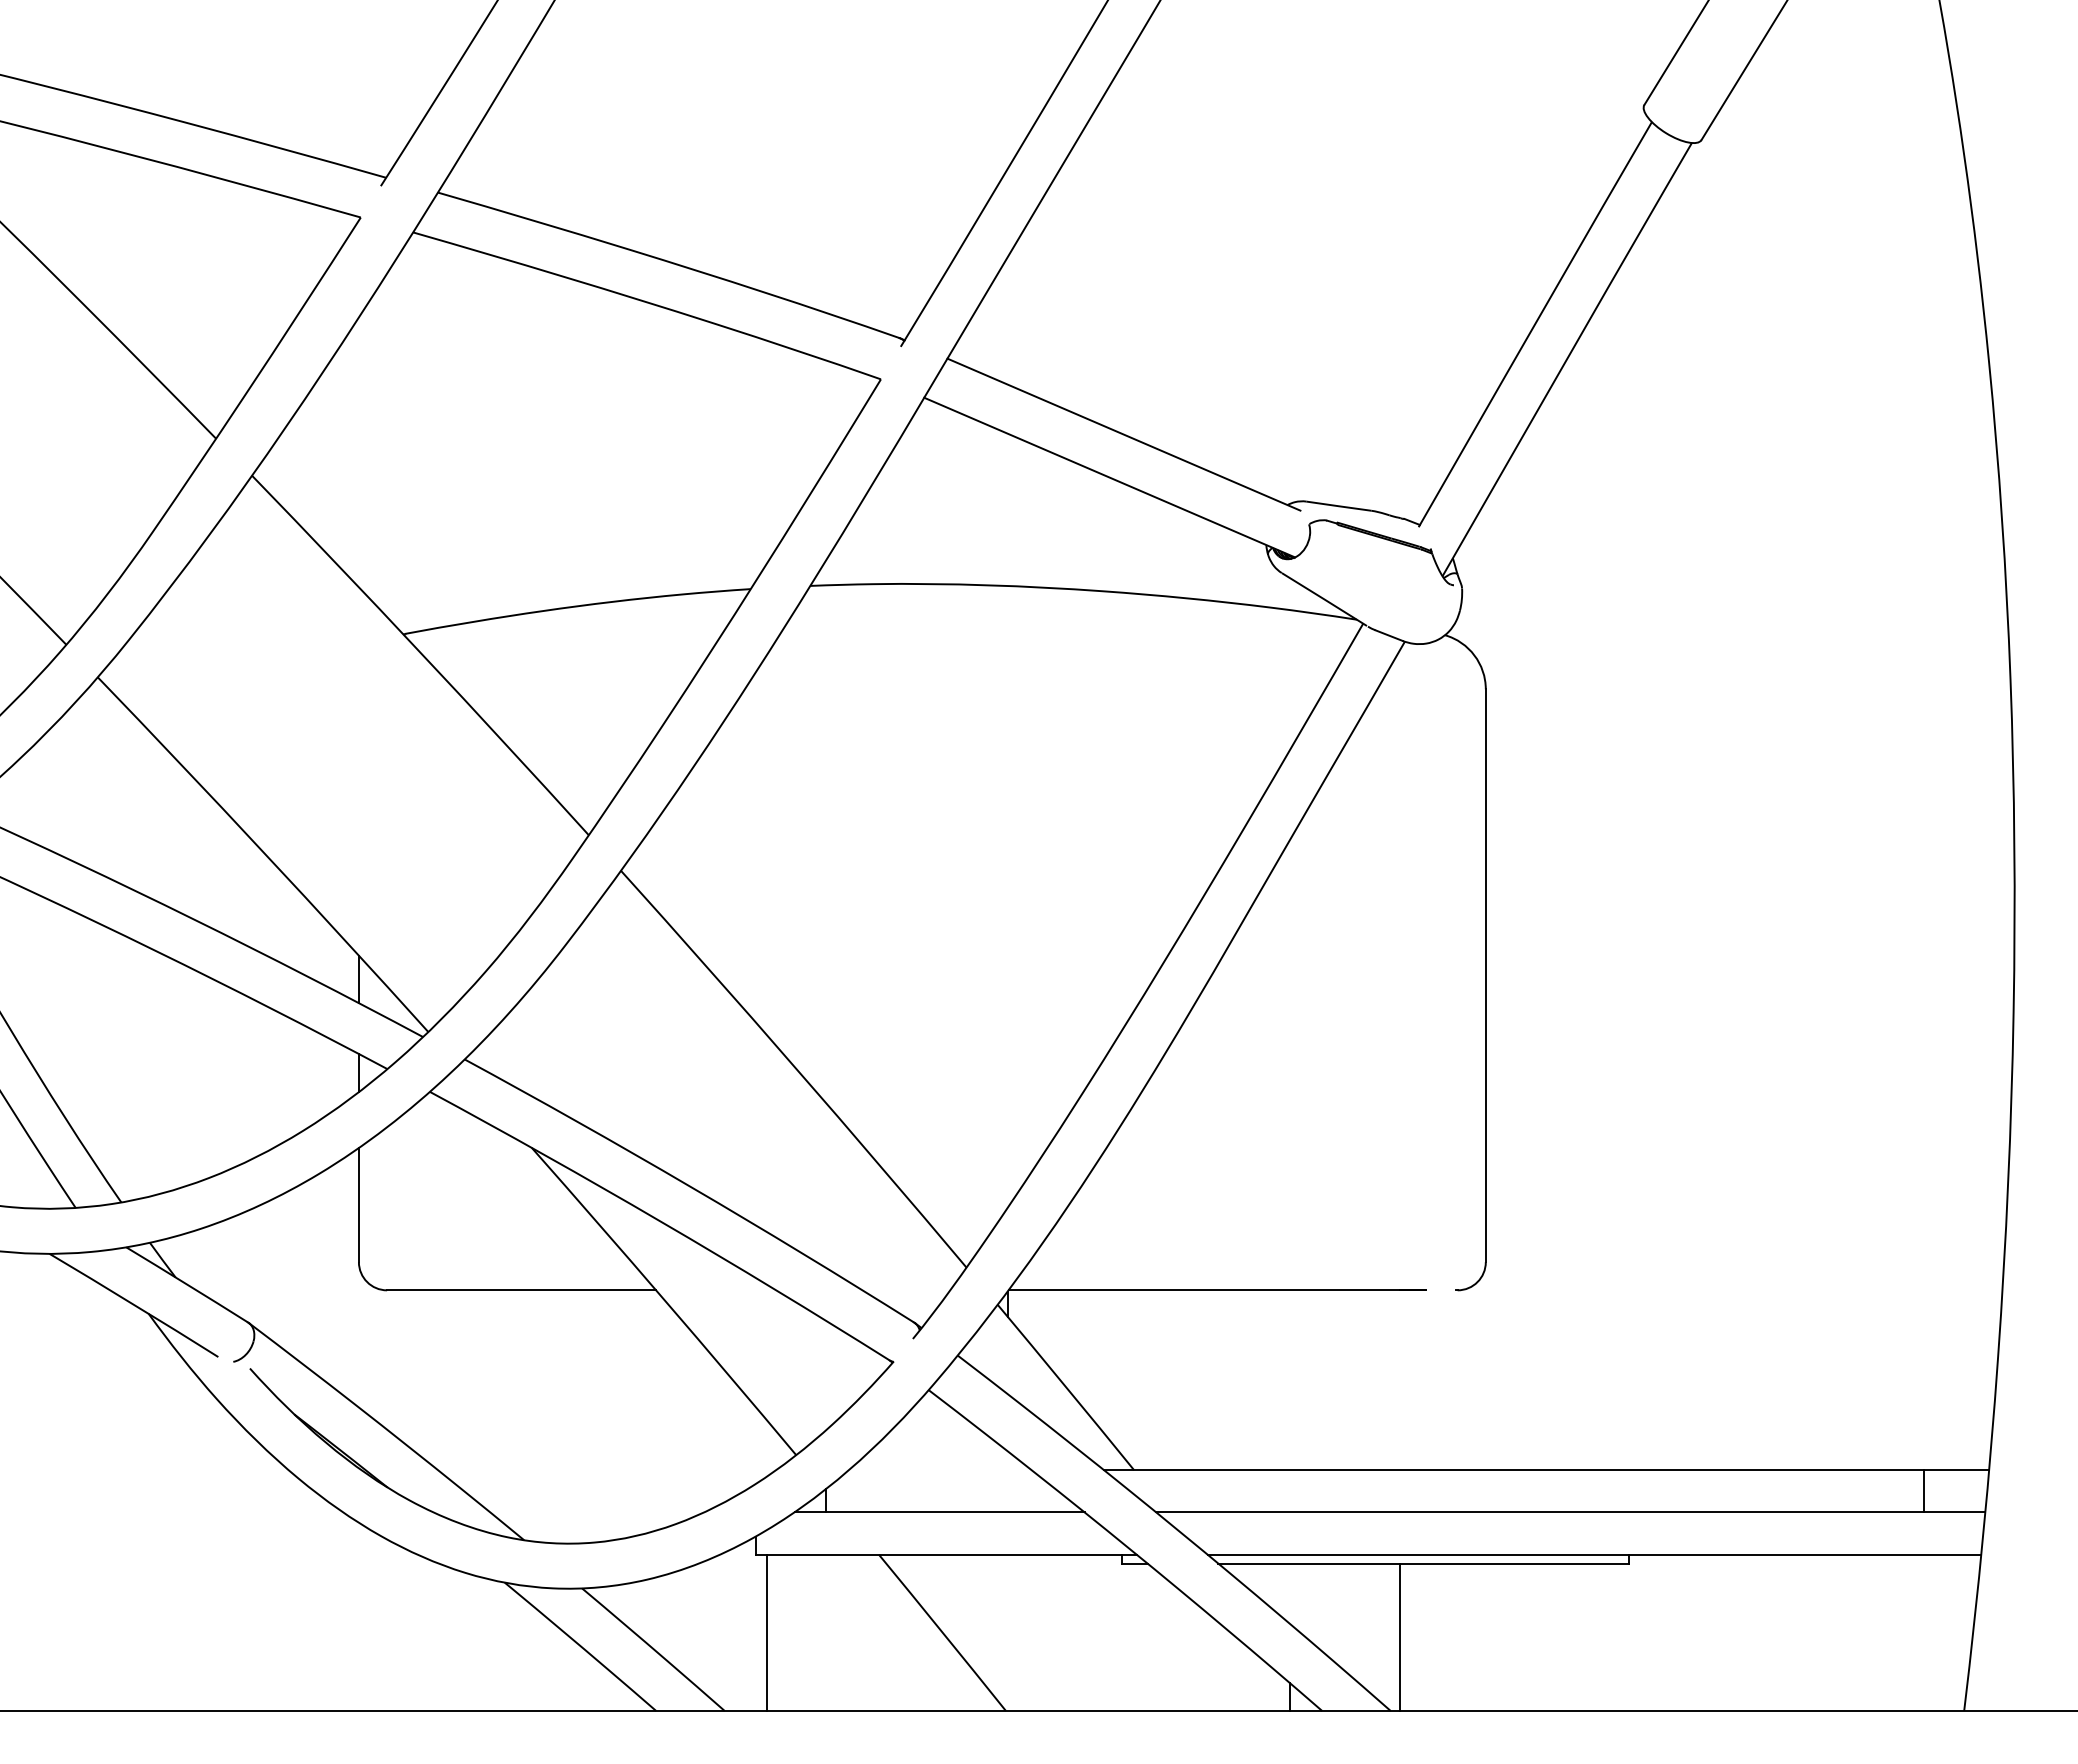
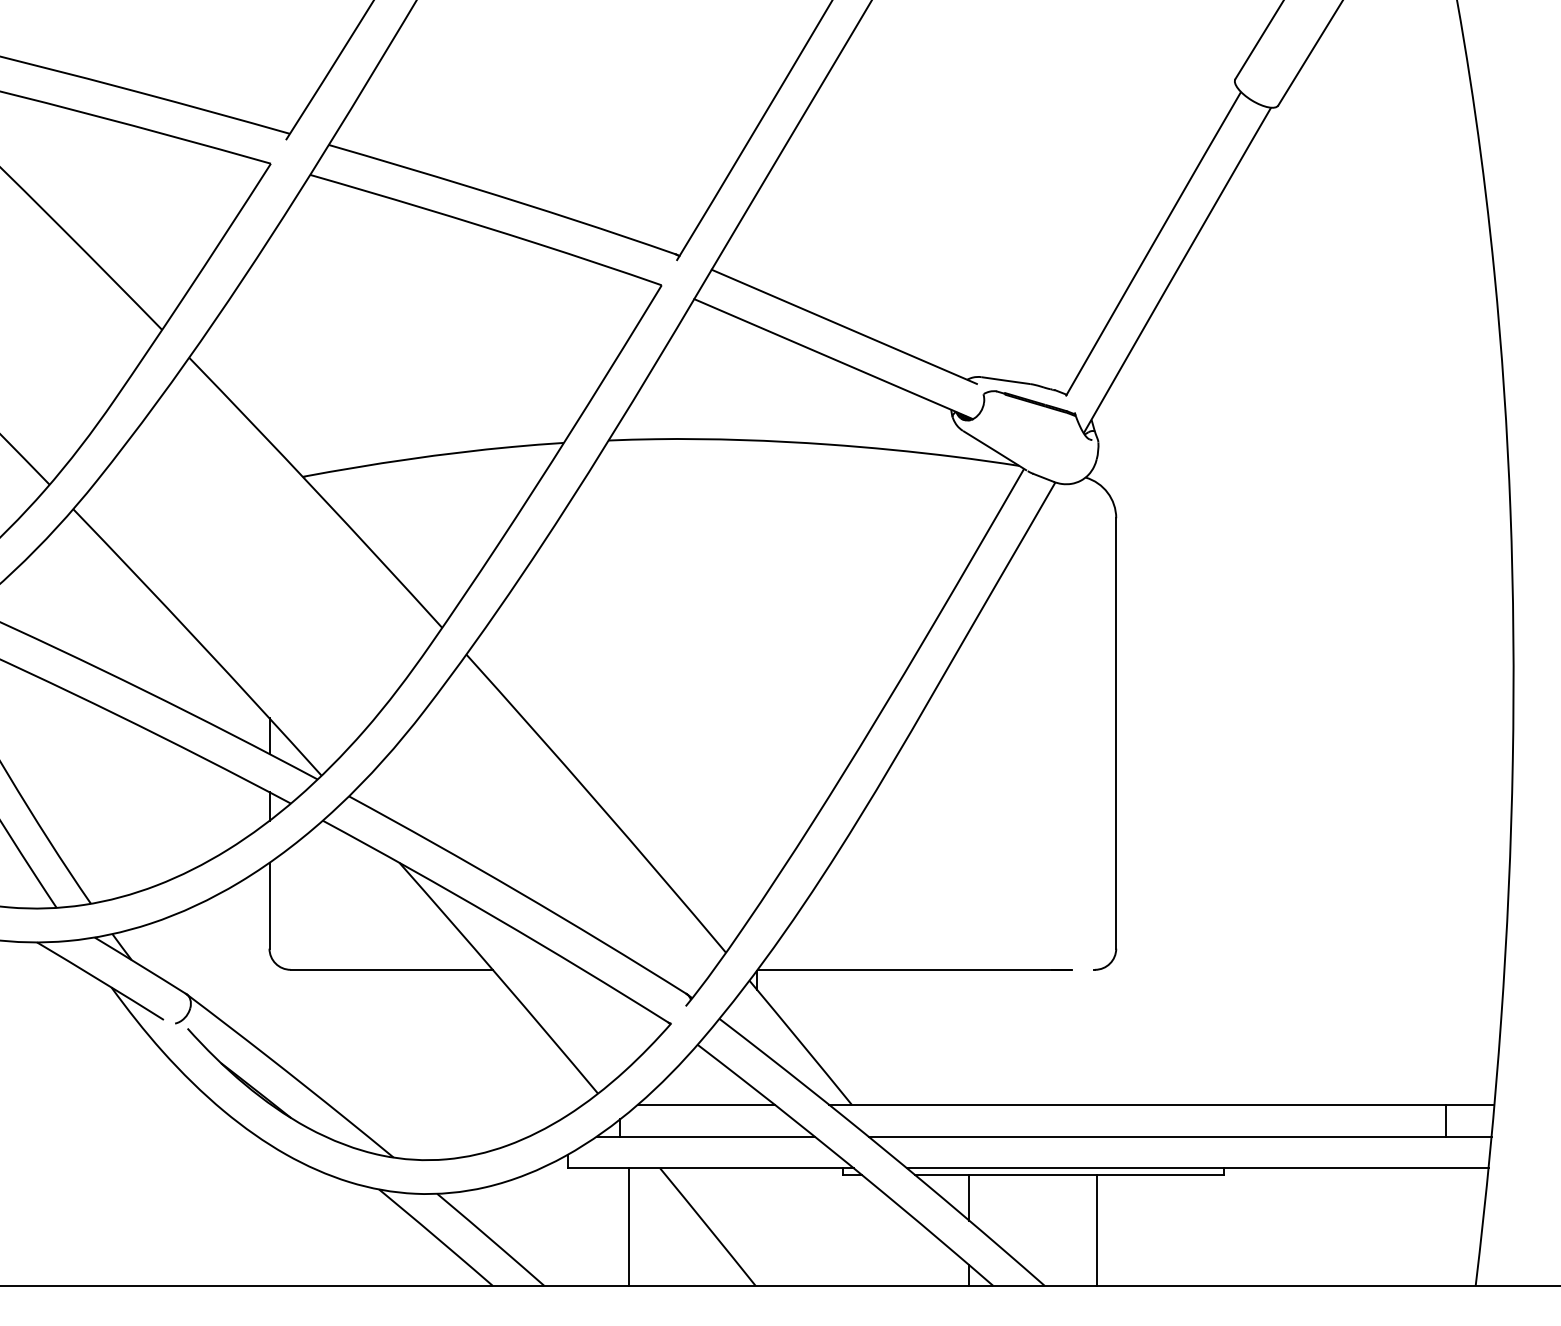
line: (940, 1470) -> (706, 1105), added
line: (1290, 1593) -> (969, 1197), added
line: (767, 1632) -> (629, 1226), moved
line: (1399, 1636) -> (1097, 1229), moved

